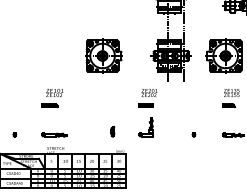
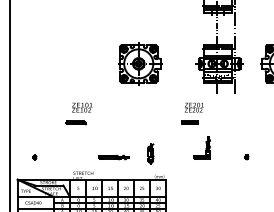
part: (145, 127) -> (201, 148), moved
part: (112, 131) -> (150, 153), size x1.6
part: (54, 134) -> (113, 156), moved

